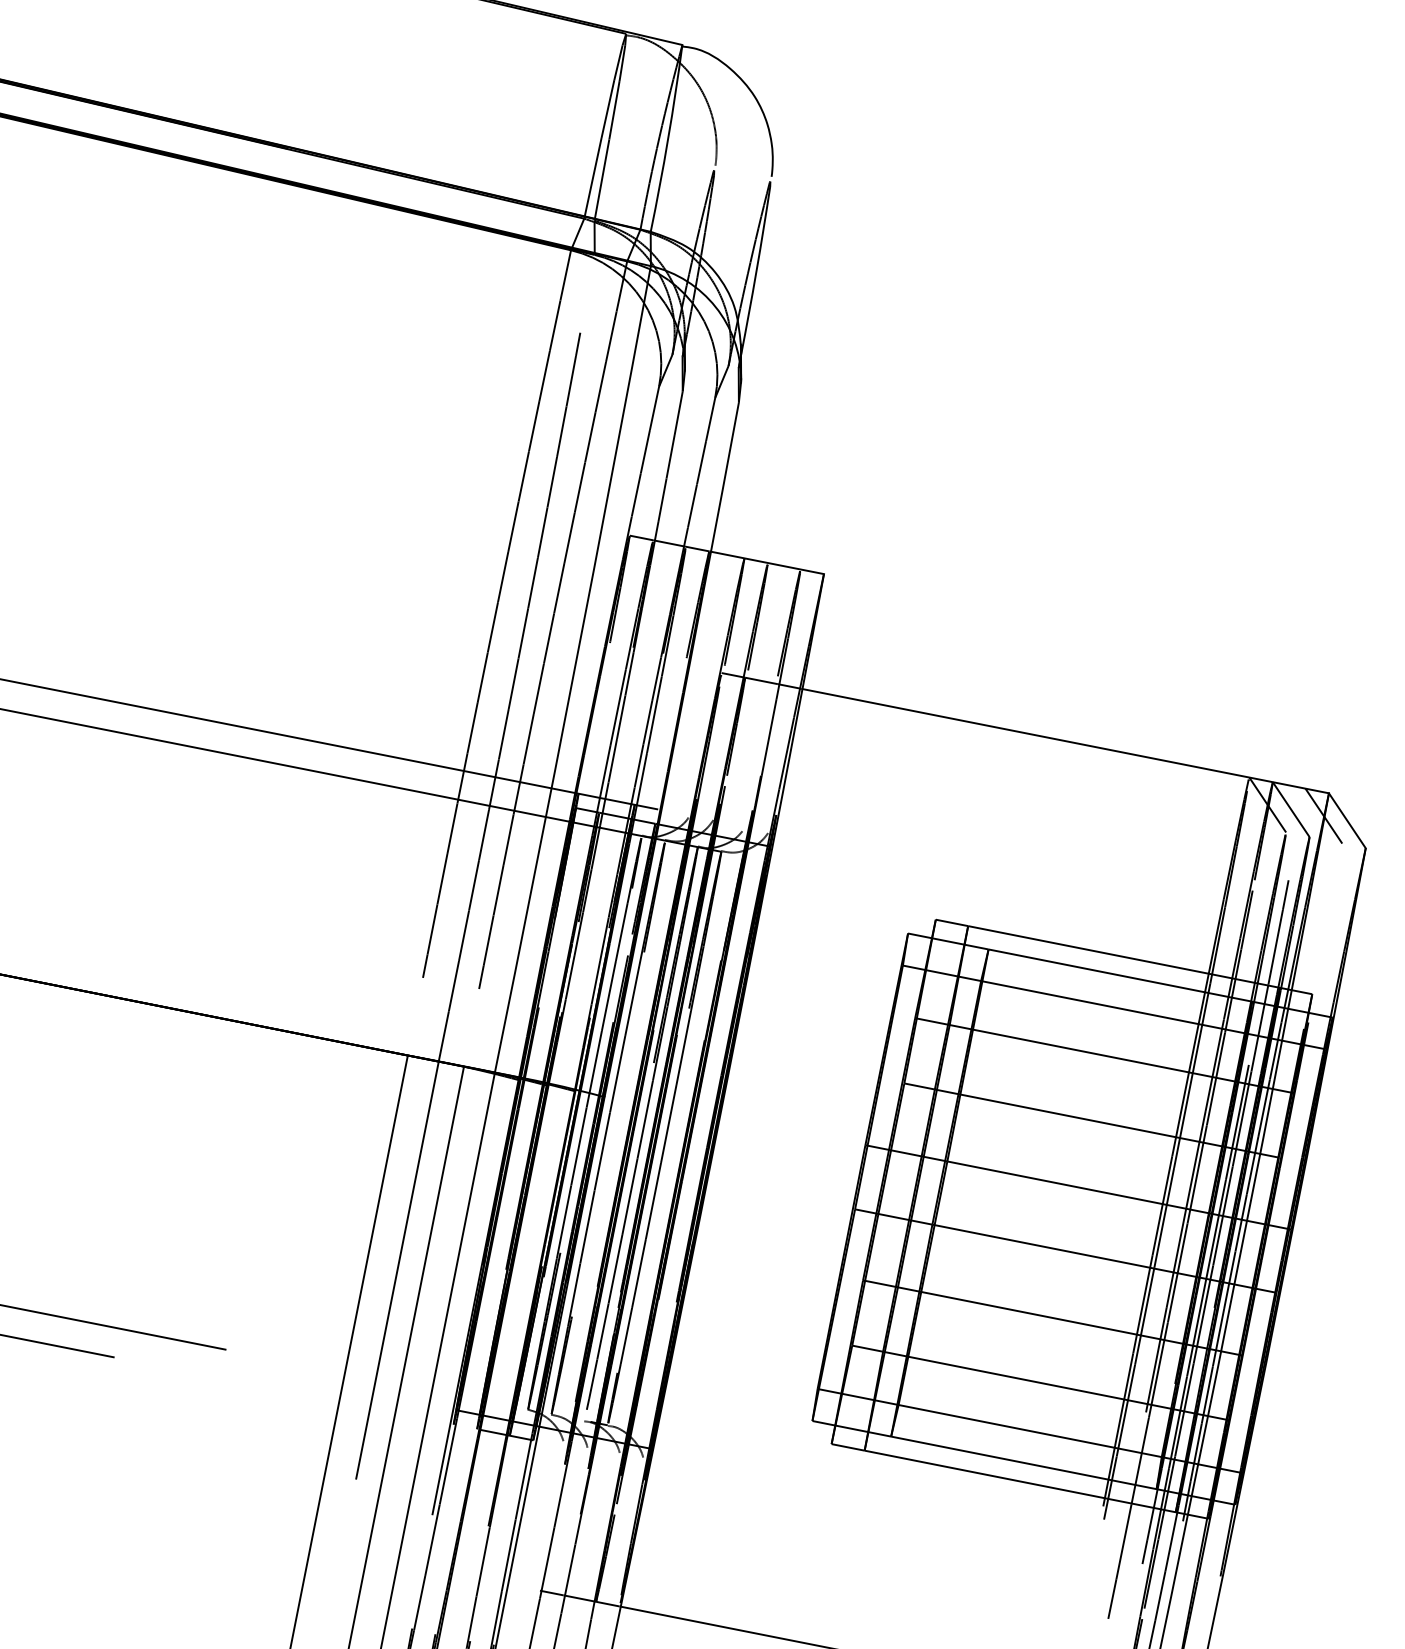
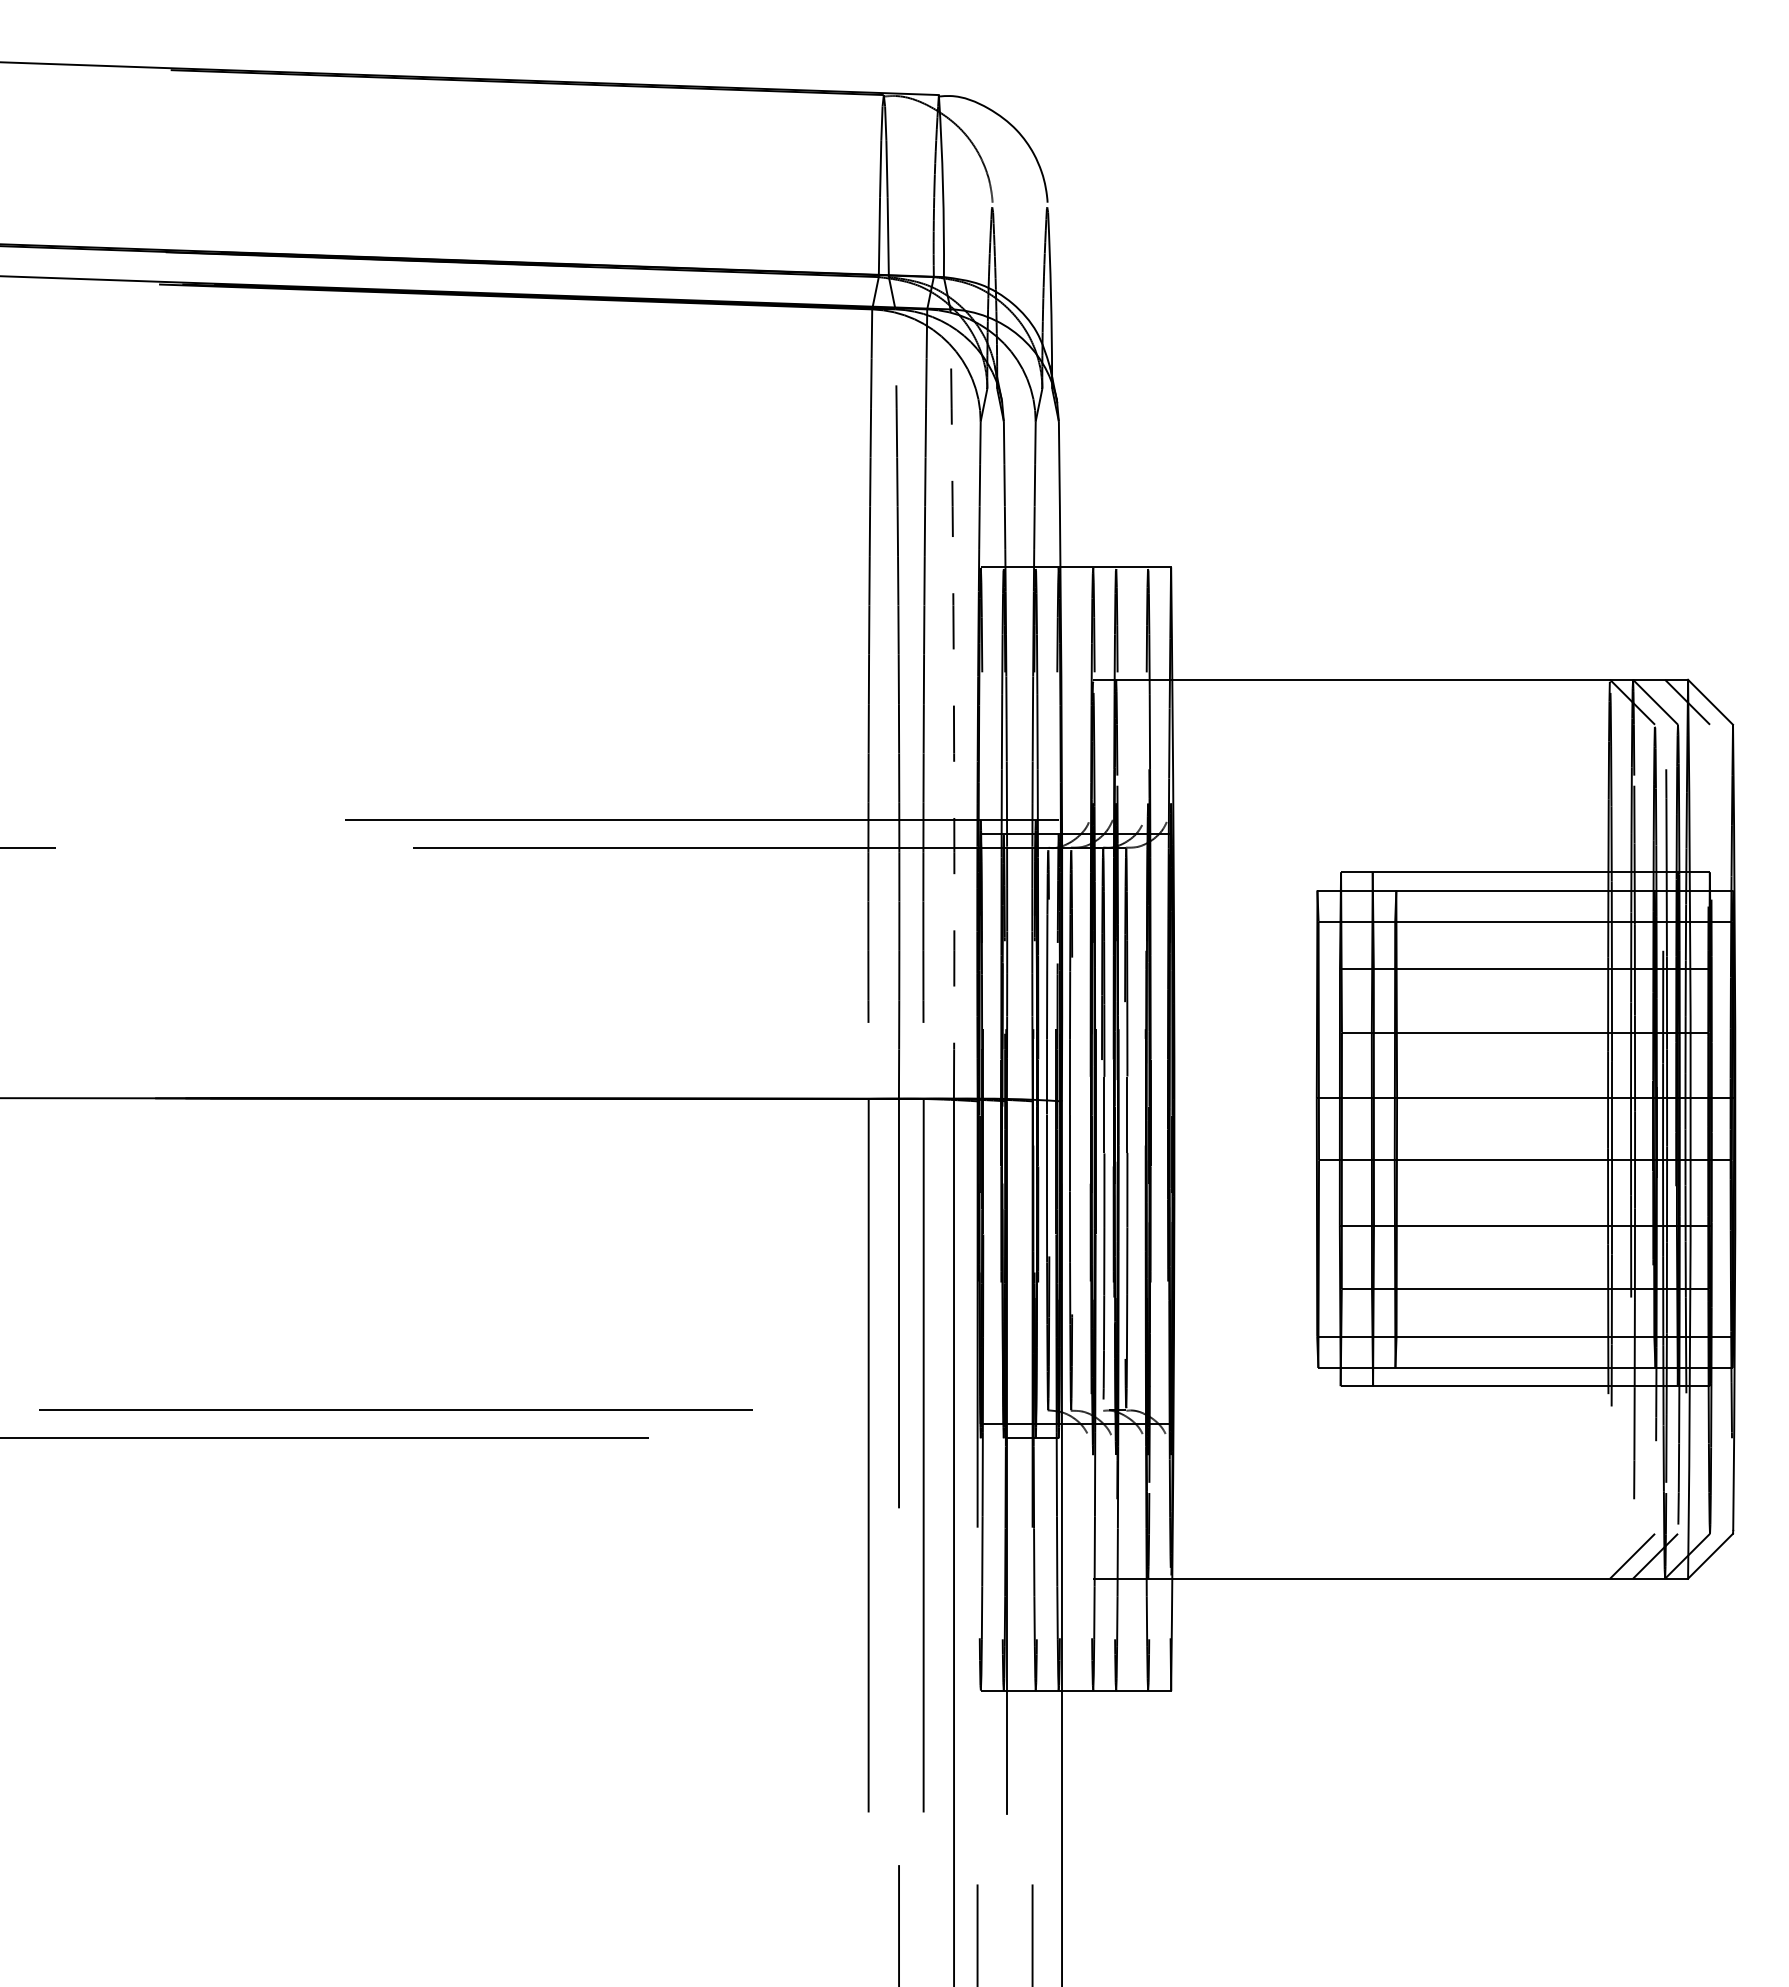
arc: (574, 670) -> (953, 704), solid -> dashed

